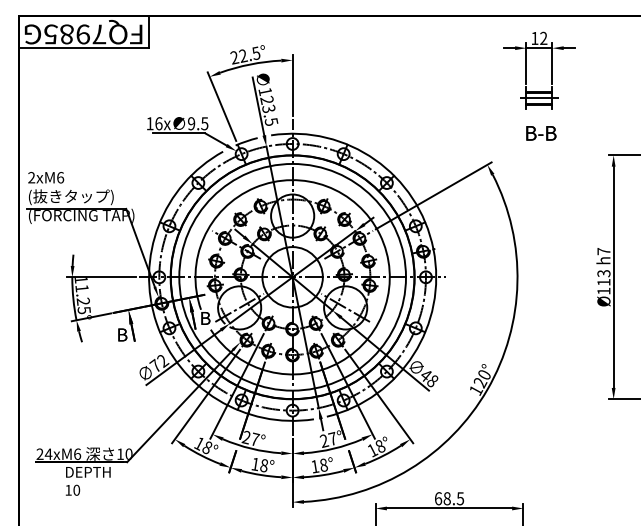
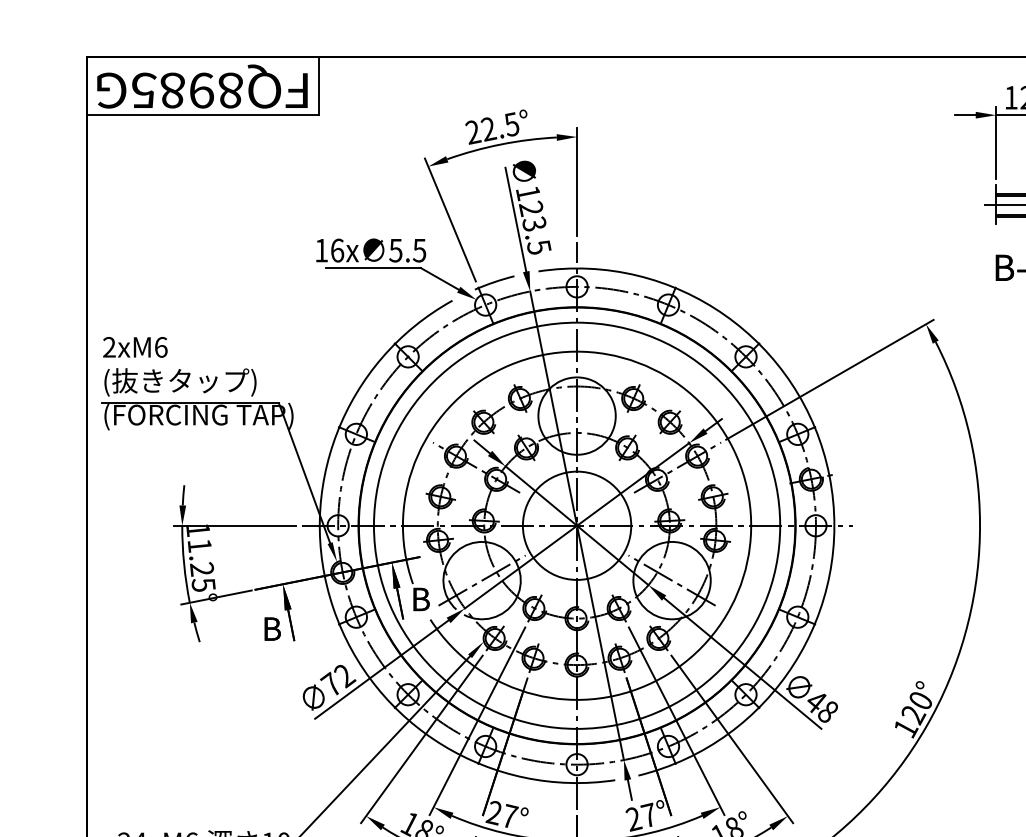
text: (99, 34) -> (230, 90), FQ7985G -> FQ8985G
text: (191, 123) -> (395, 250), 9.5 -> 5.5

